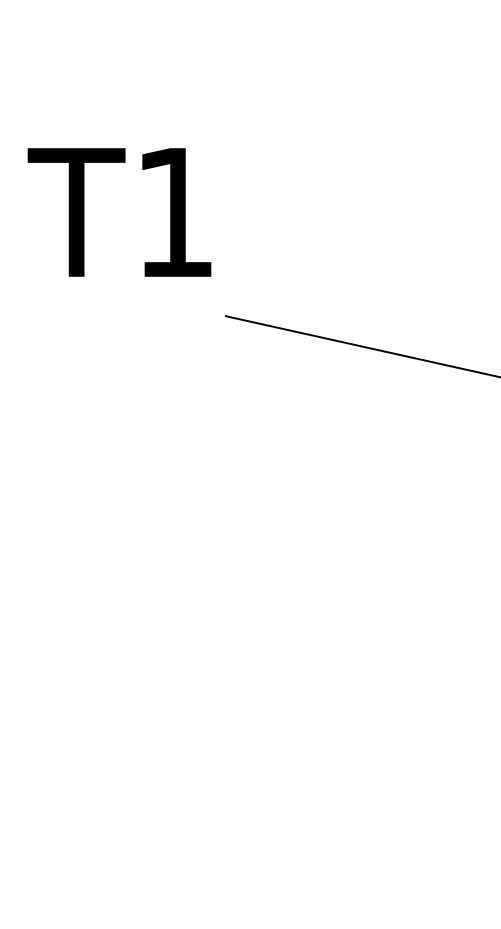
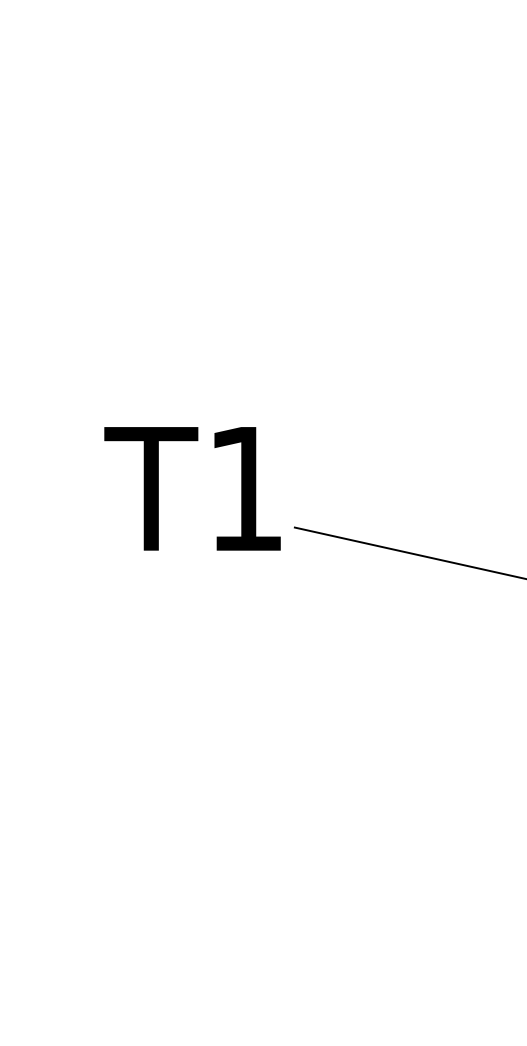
text: (119, 212) -> (192, 488), moved

